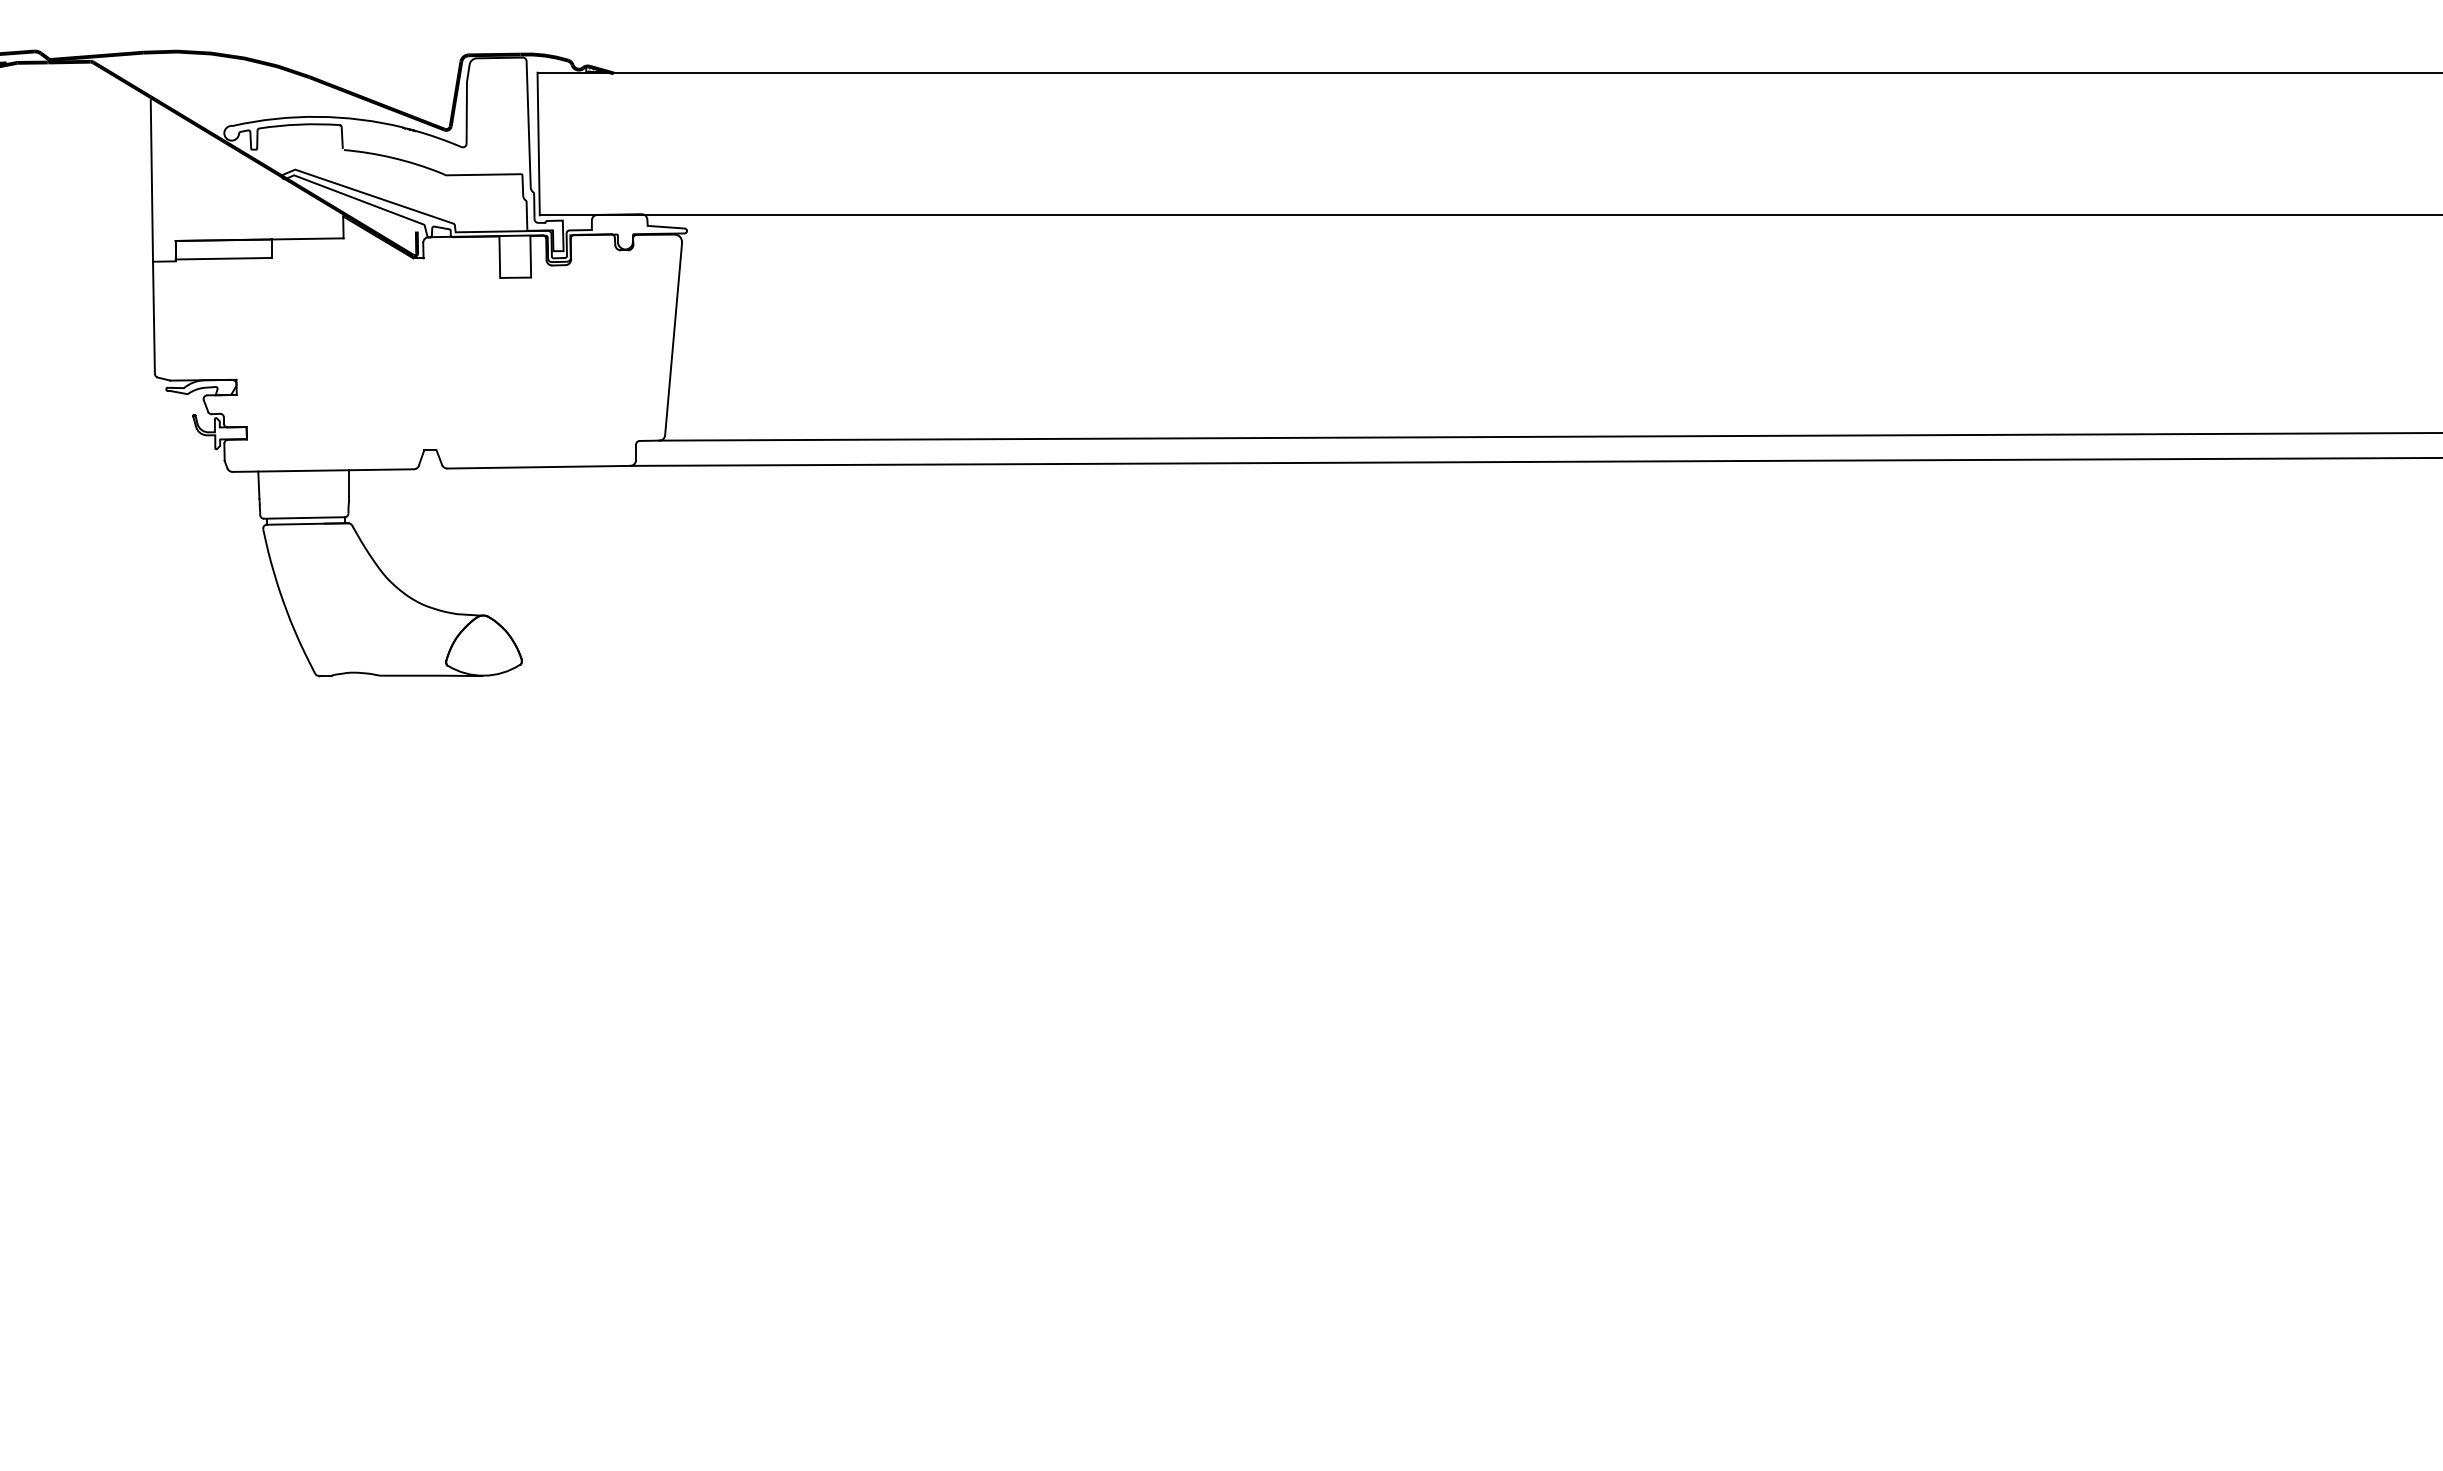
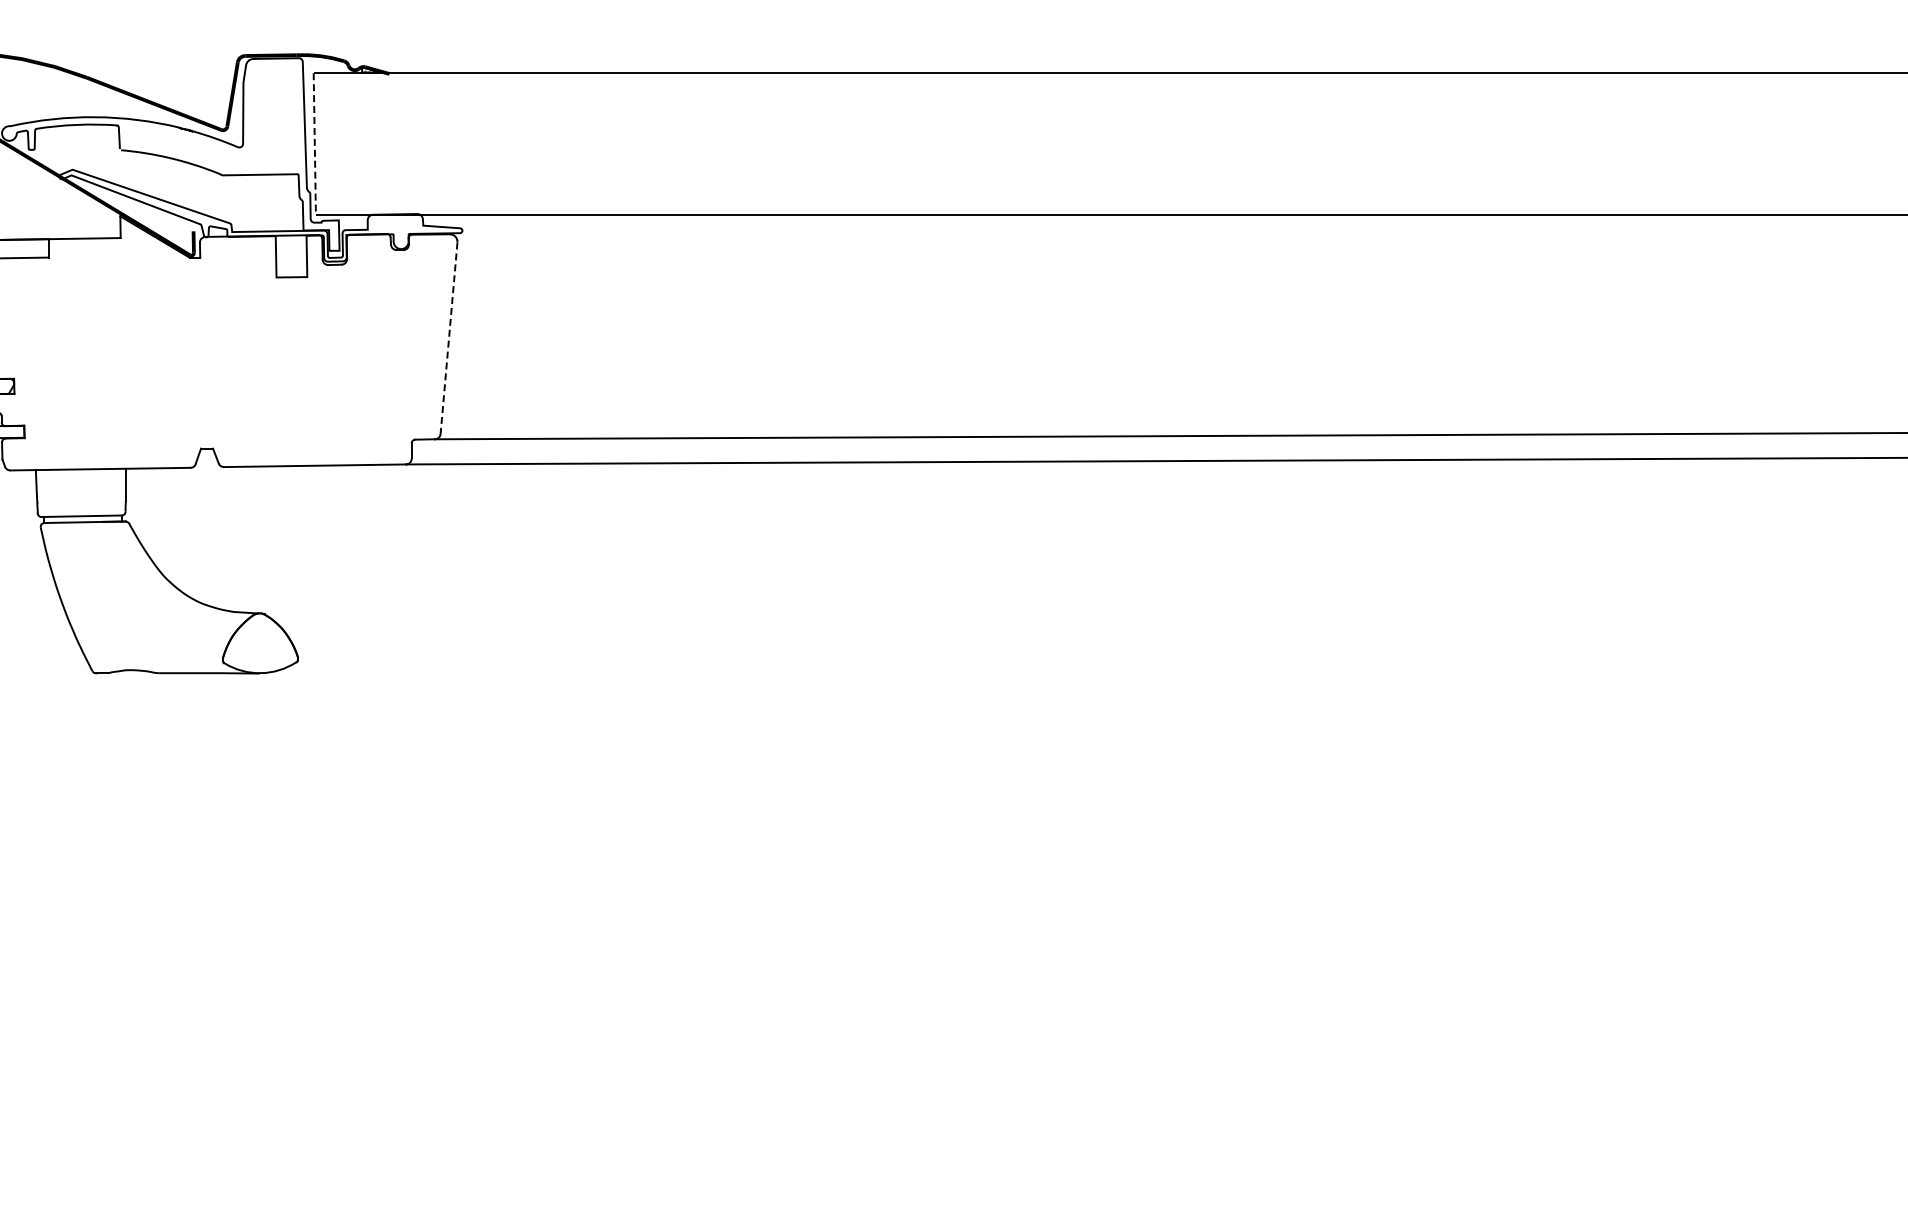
line: (538, 144) -> (314, 144), solid -> dashed
line: (673, 339) -> (448, 338), solid -> dashed

